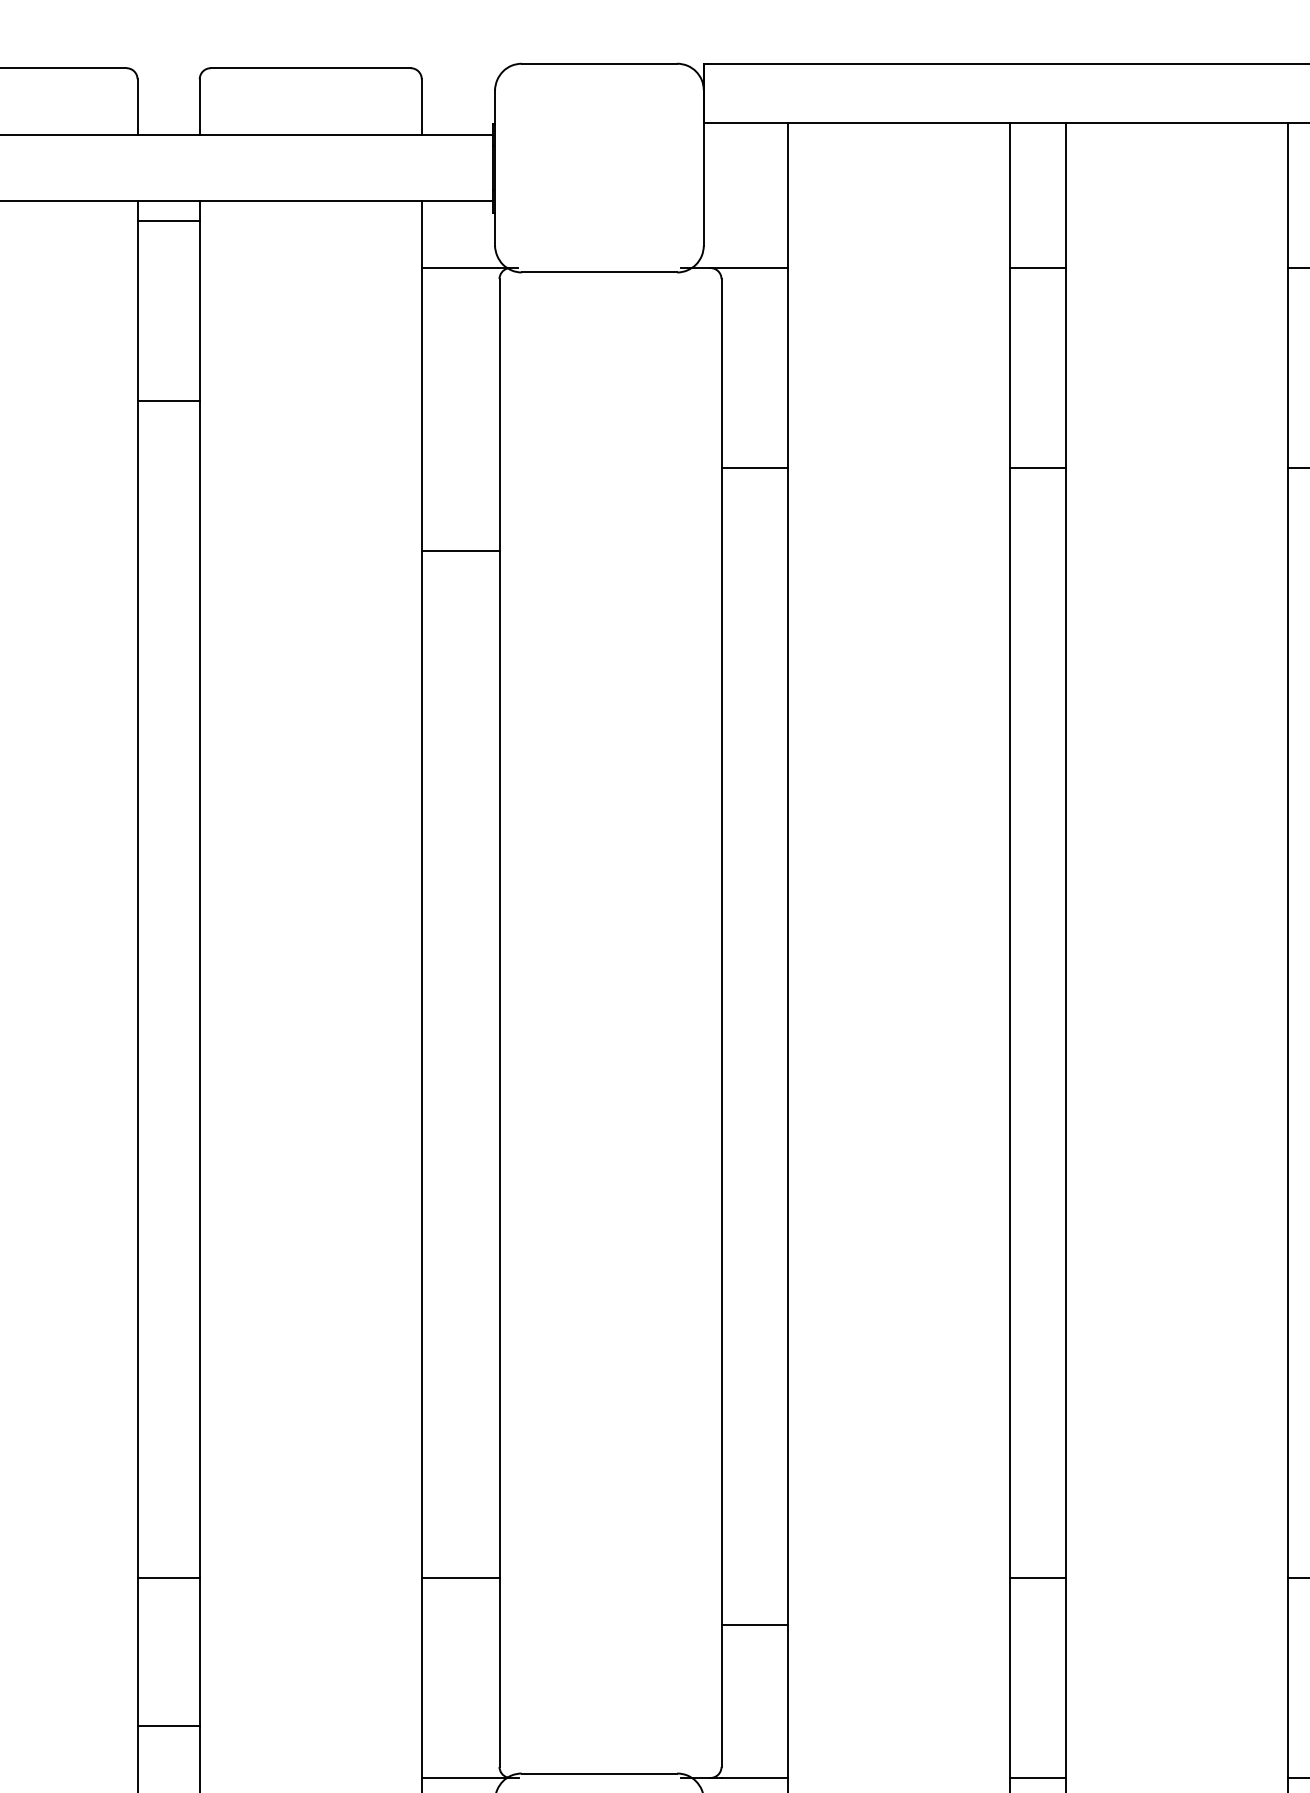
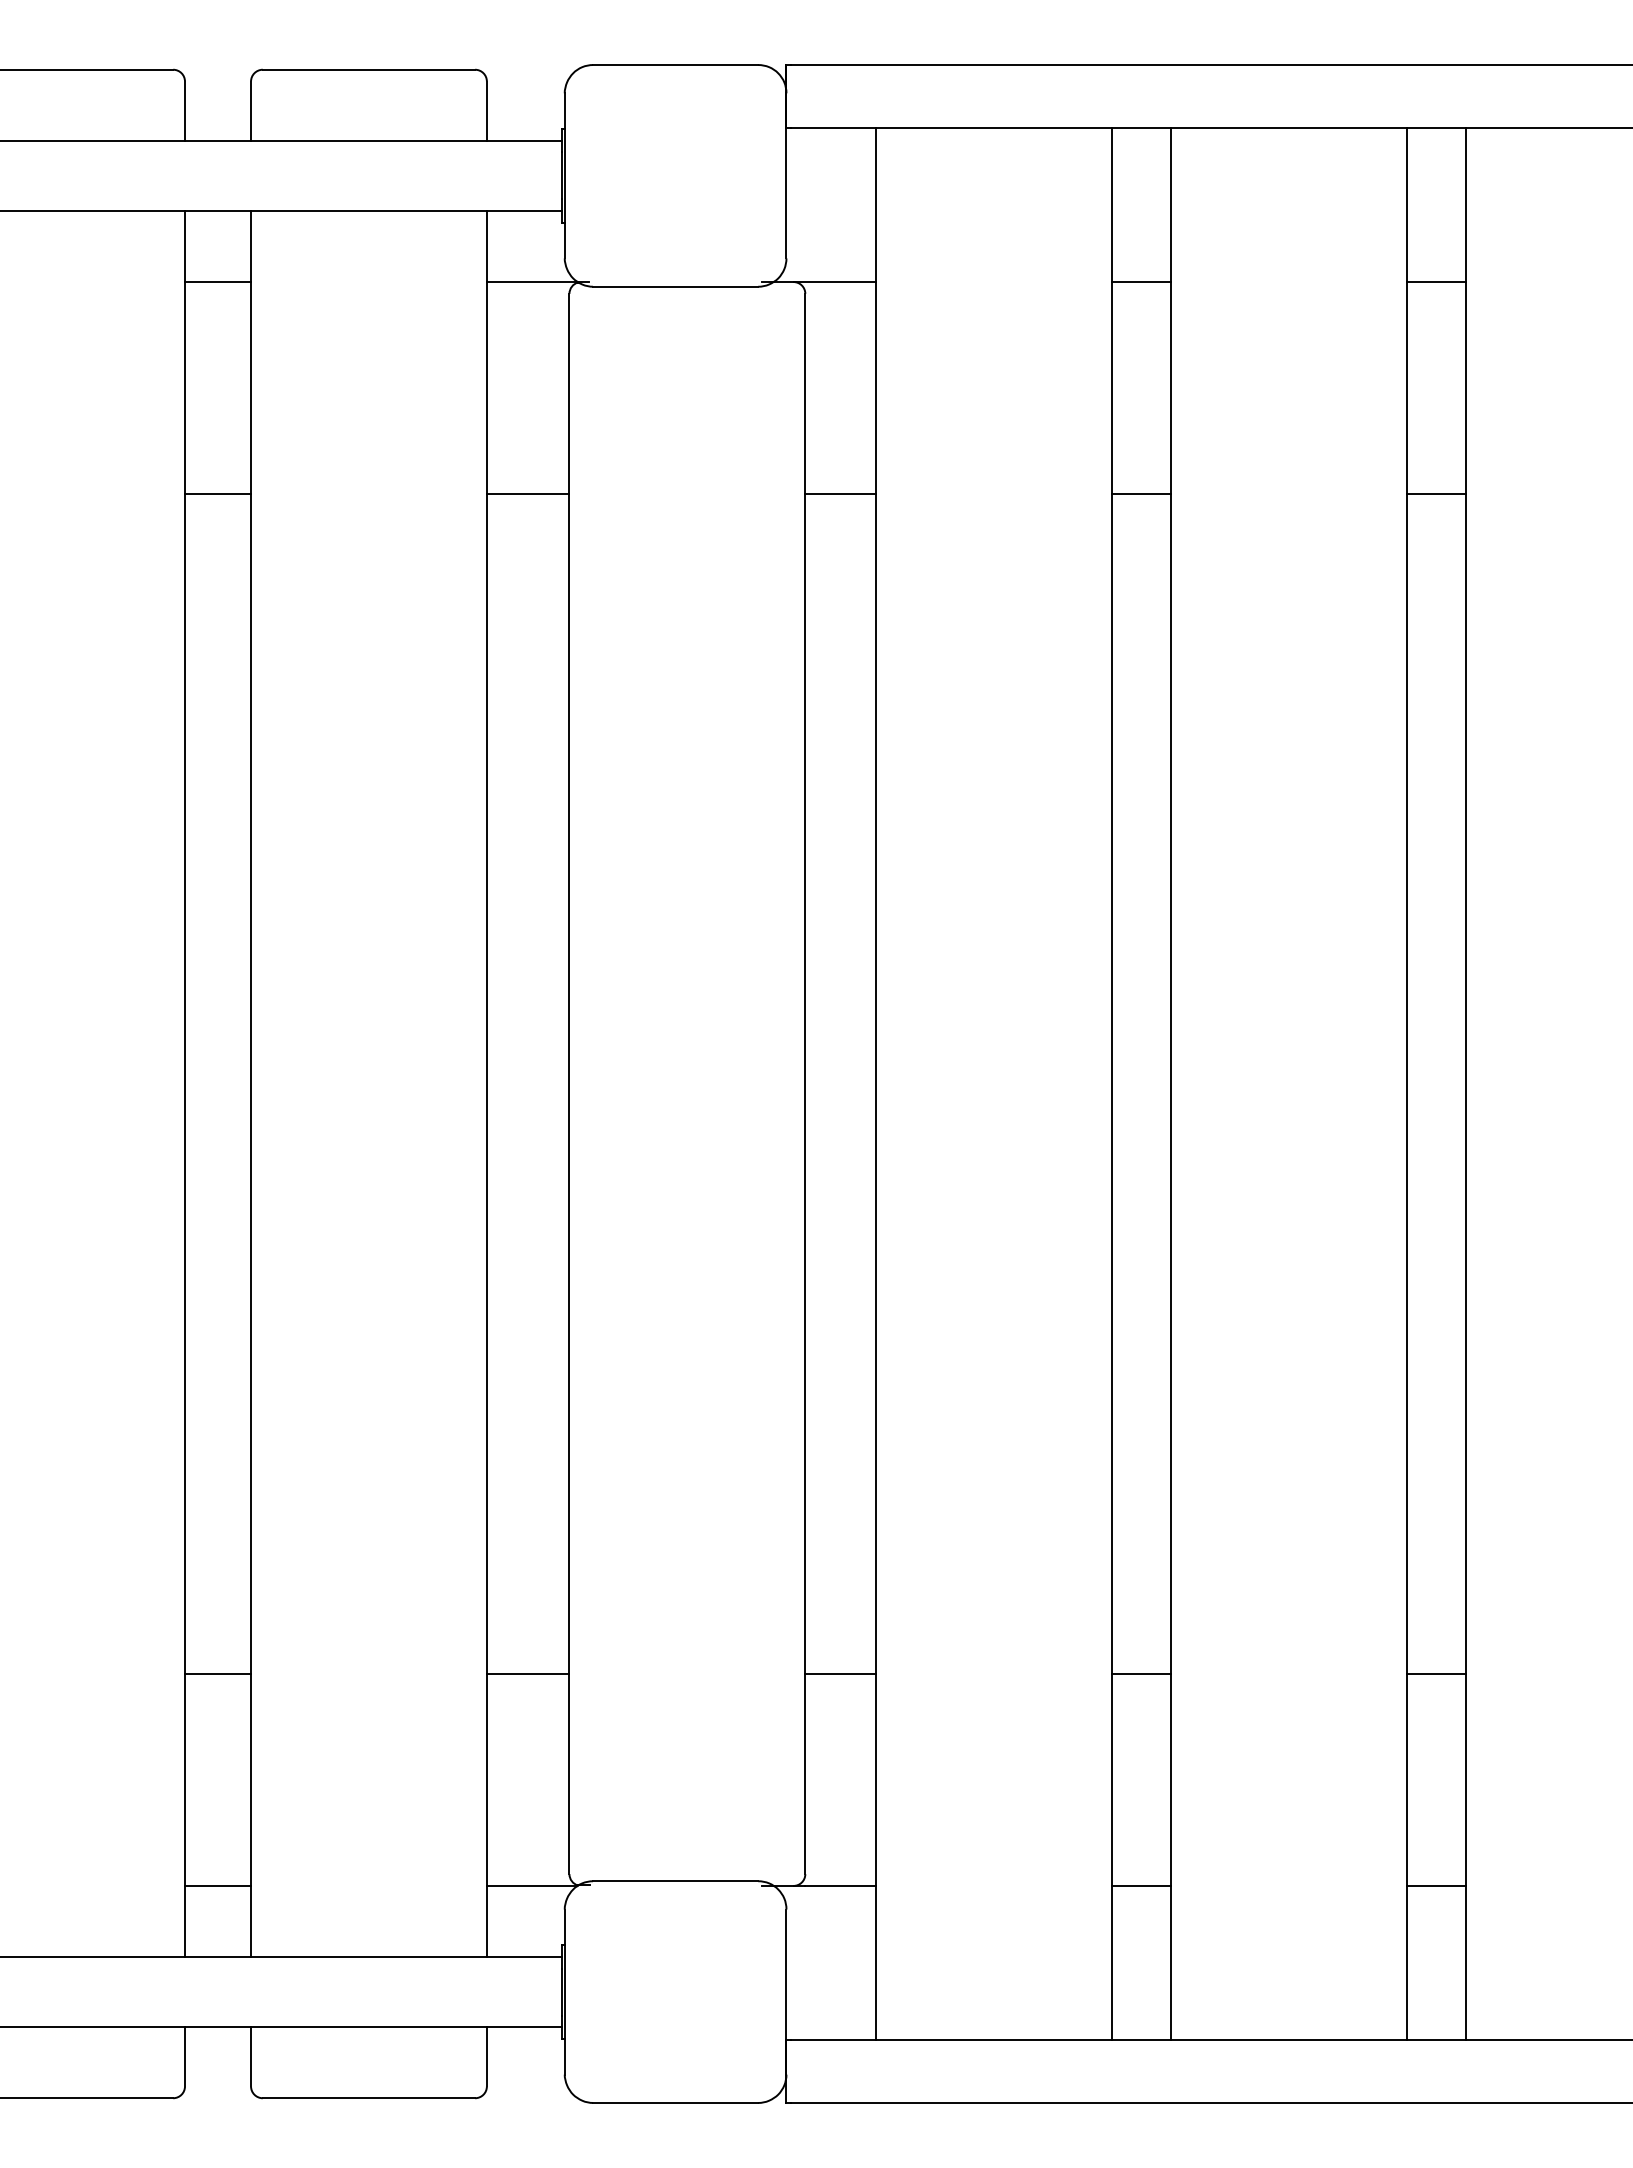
line: (169, 221) -> (218, 282), moved
line: (169, 401) -> (218, 494), moved
line: (459, 550) -> (527, 494), moved
line: (754, 1625) -> (840, 1673), moved
line: (169, 1725) -> (218, 1885), moved

